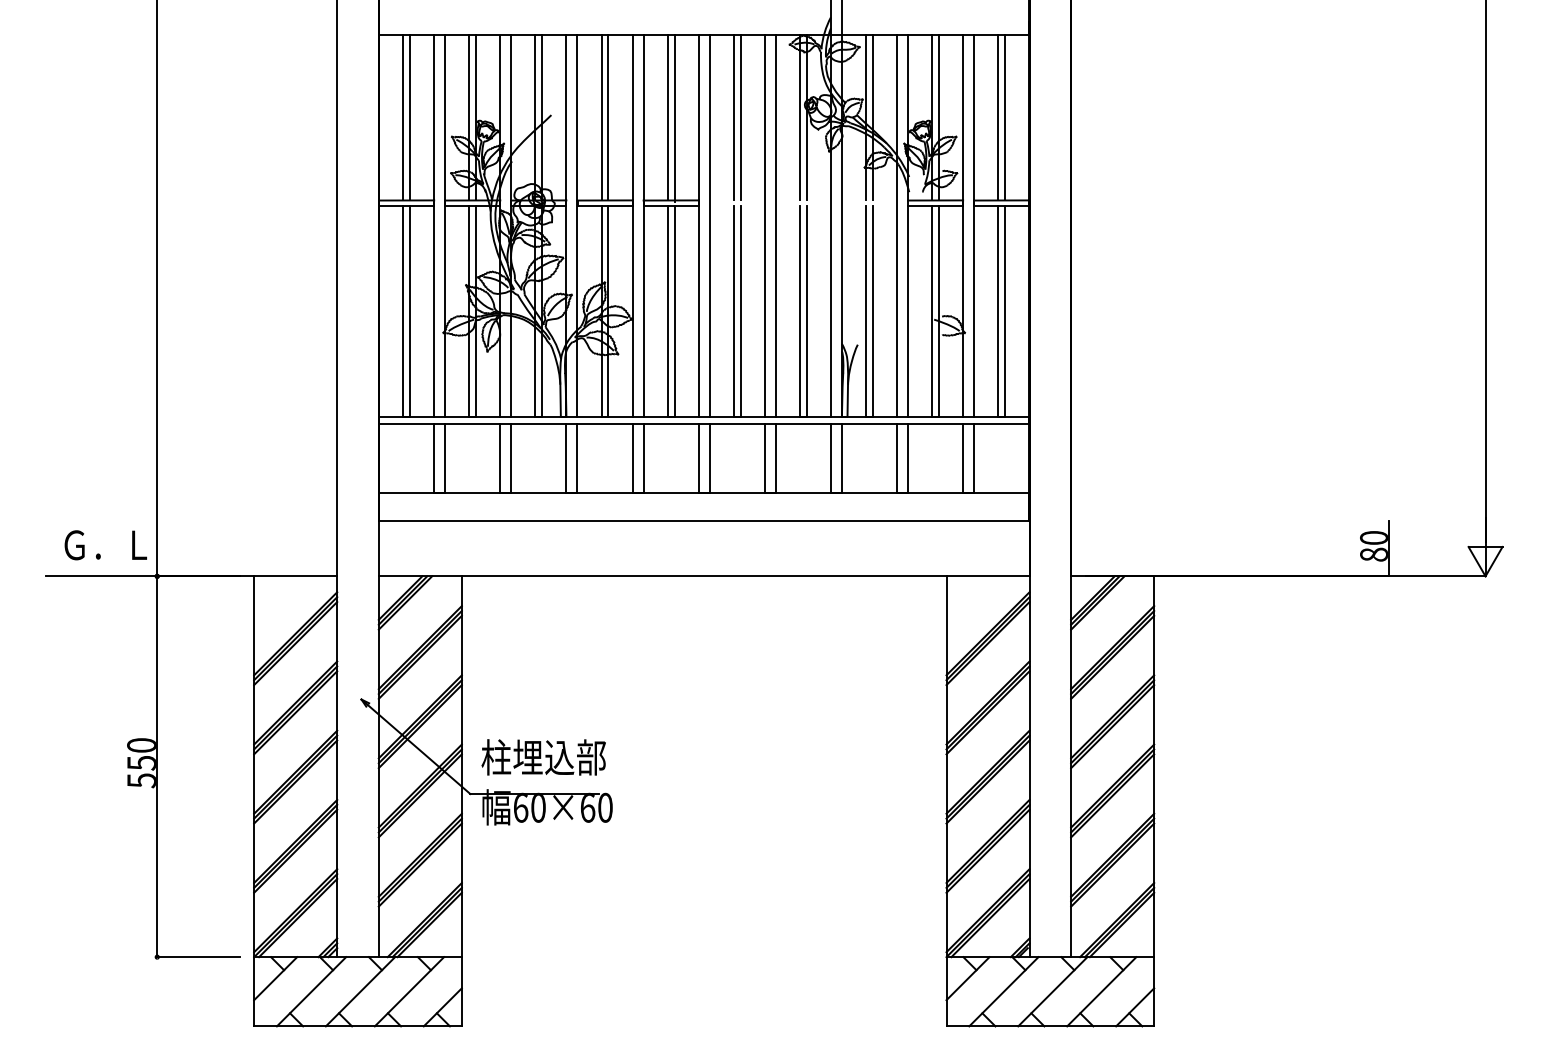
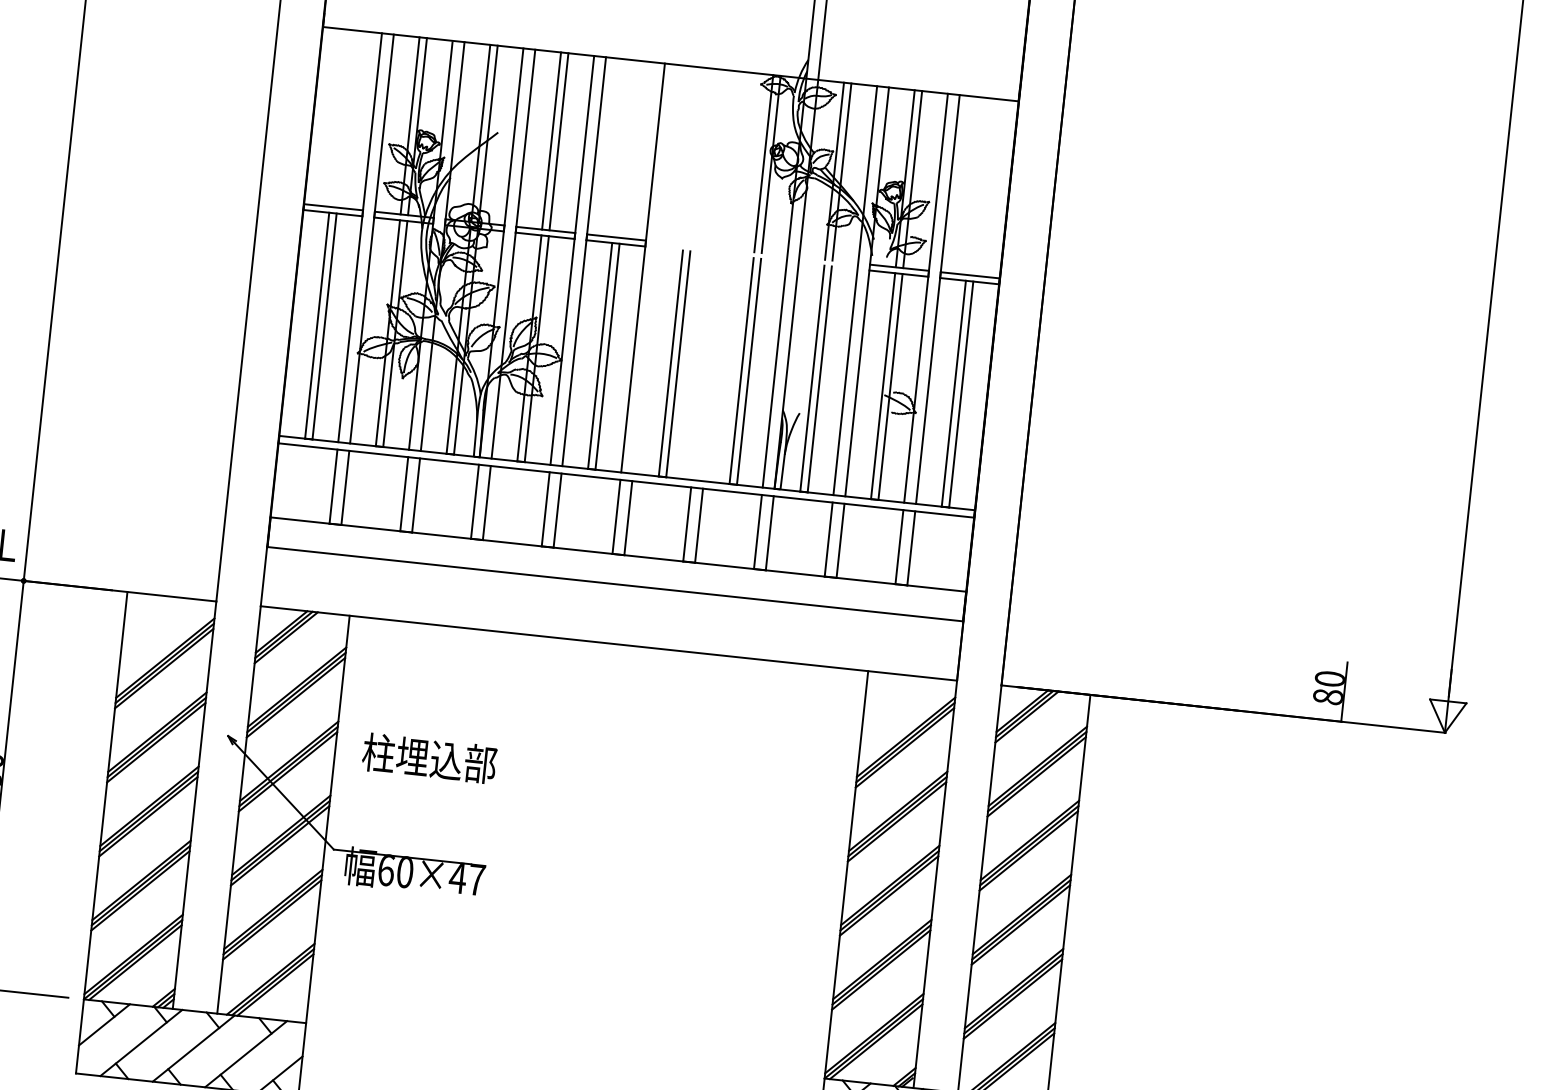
line: (403, 117) -> (339, 118), removed
line: (410, 117) -> (347, 118), removed
line: (667, 117) -> (622, 148), removed
line: (733, 117) -> (692, 155), removed
line: (740, 117) -> (700, 156), removed
line: (998, 117) -> (976, 186), removed
line: (1005, 117) -> (983, 186), removed
line: (674, 118) -> (629, 150), removed
line: (709, 225) -> (654, 268), removed
line: (764, 225) -> (713, 274), removed
line: (775, 225) -> (725, 276), removed
text: (543, 757) -> (429, 758), moved
text: (595, 807) -> (466, 878), 60×60 -> 60×47

